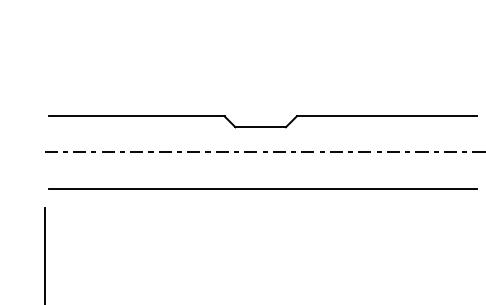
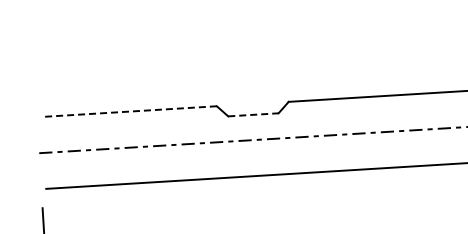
line: (137, 116) -> (129, 111), solid -> dashed
line: (261, 127) -> (254, 115), solid -> dashed

